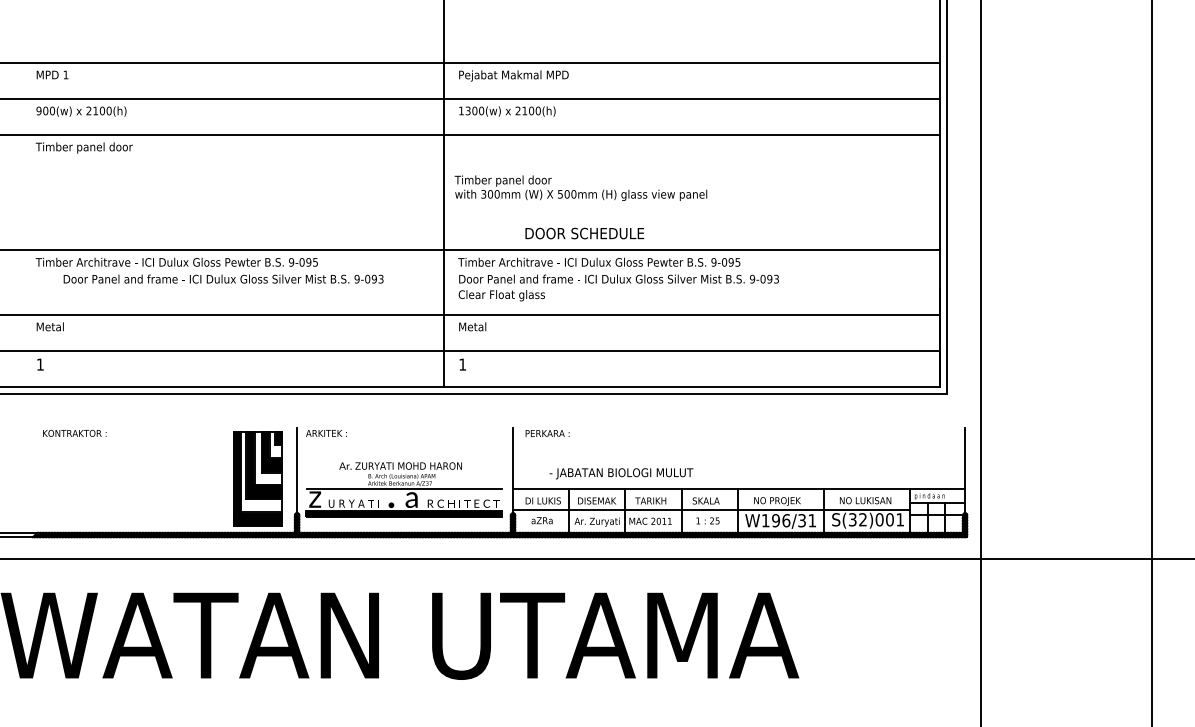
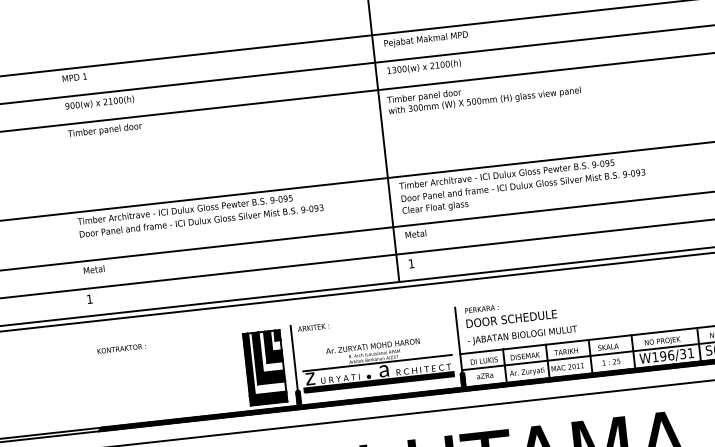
text: (580, 187) -> (483, 95), moved
text: (584, 233) -> (511, 318), moved
text: (223, 278) -> (201, 220), moved
text: (621, 473) -> (522, 335), moved

